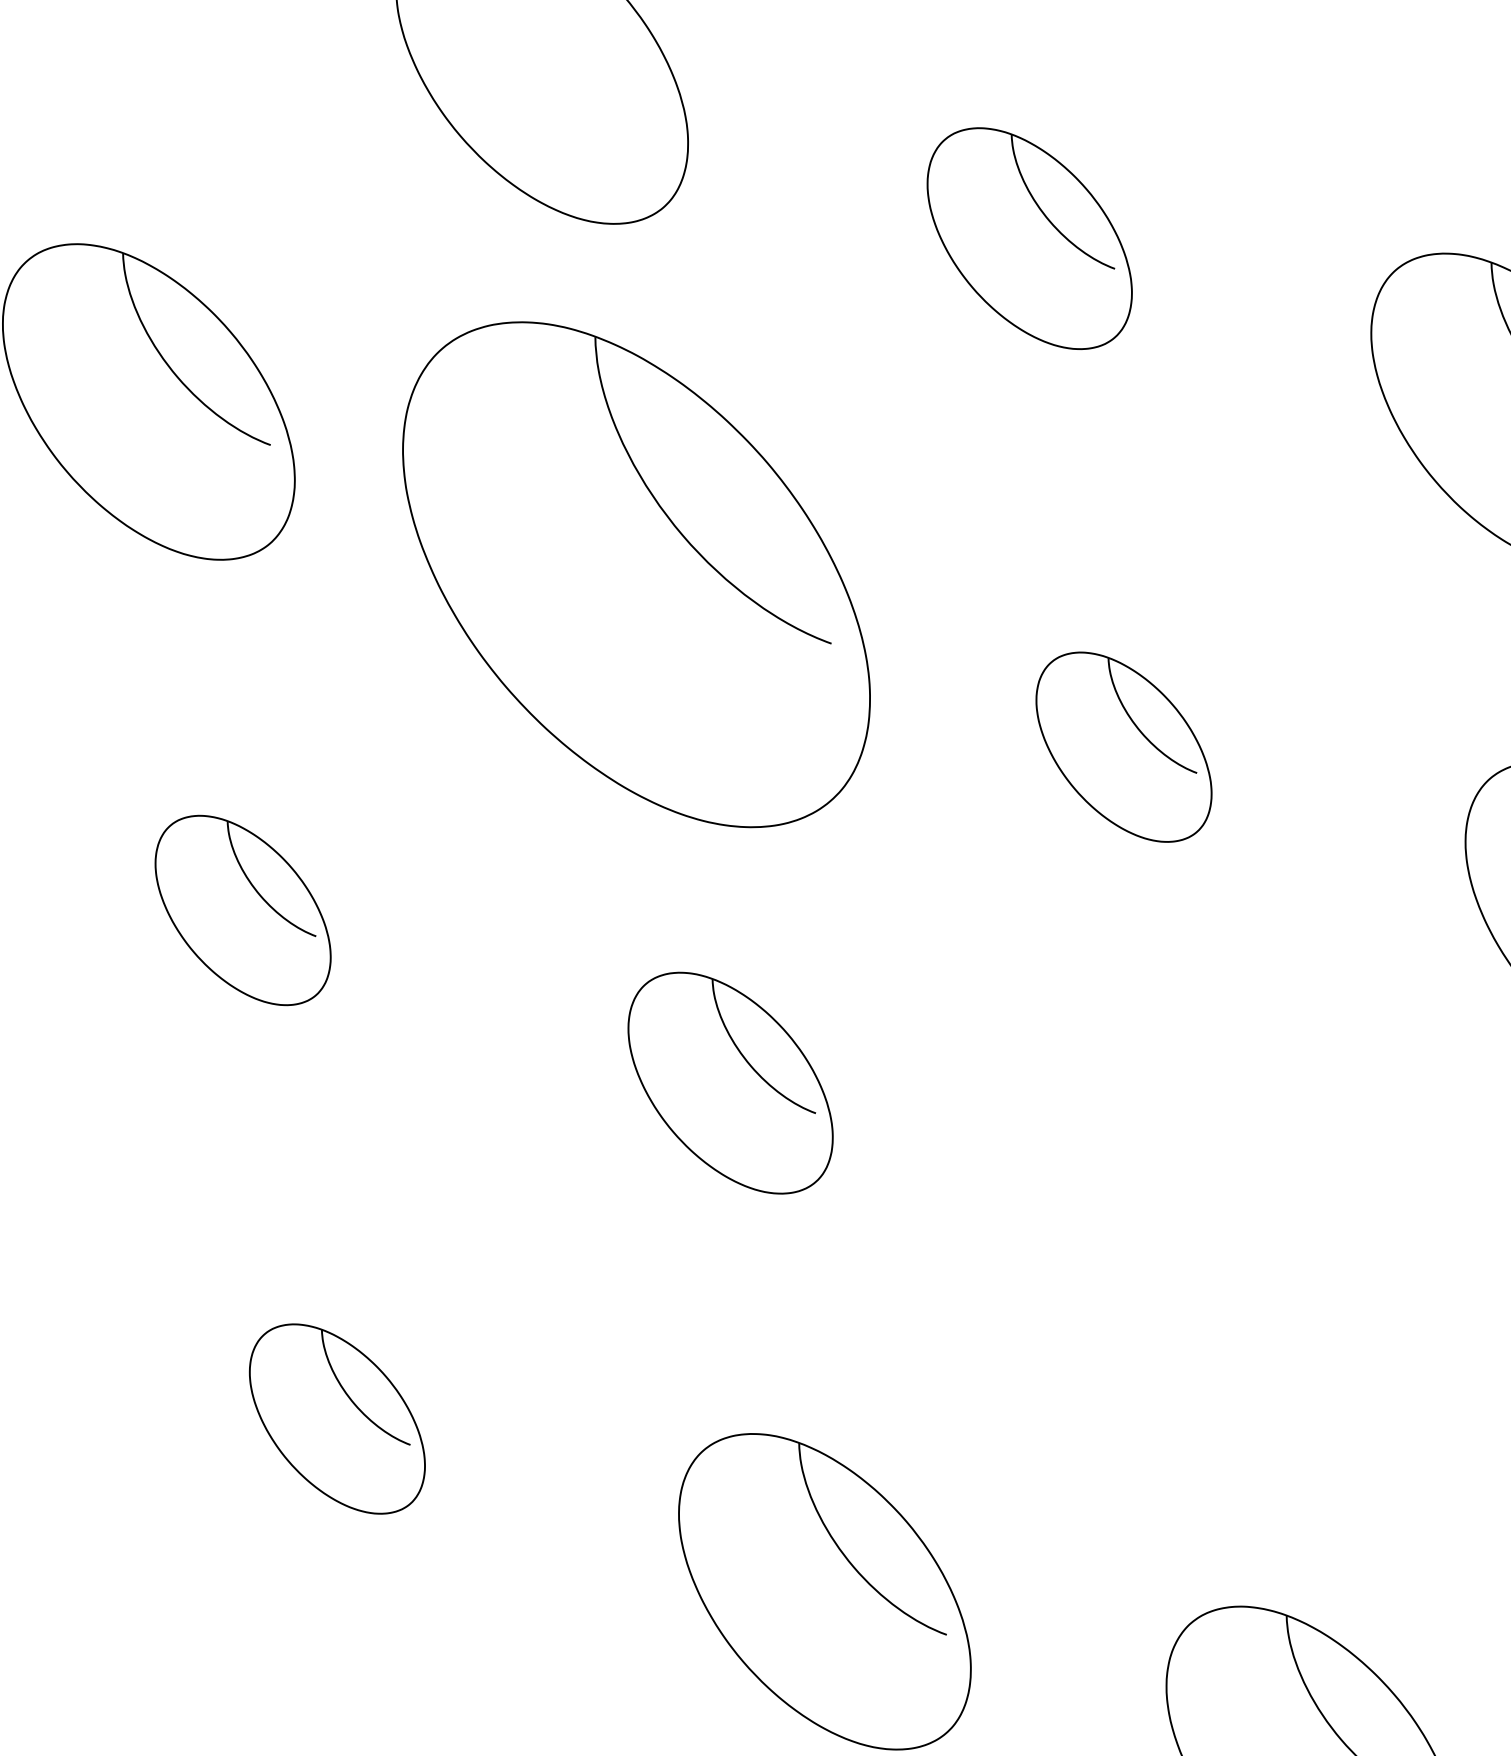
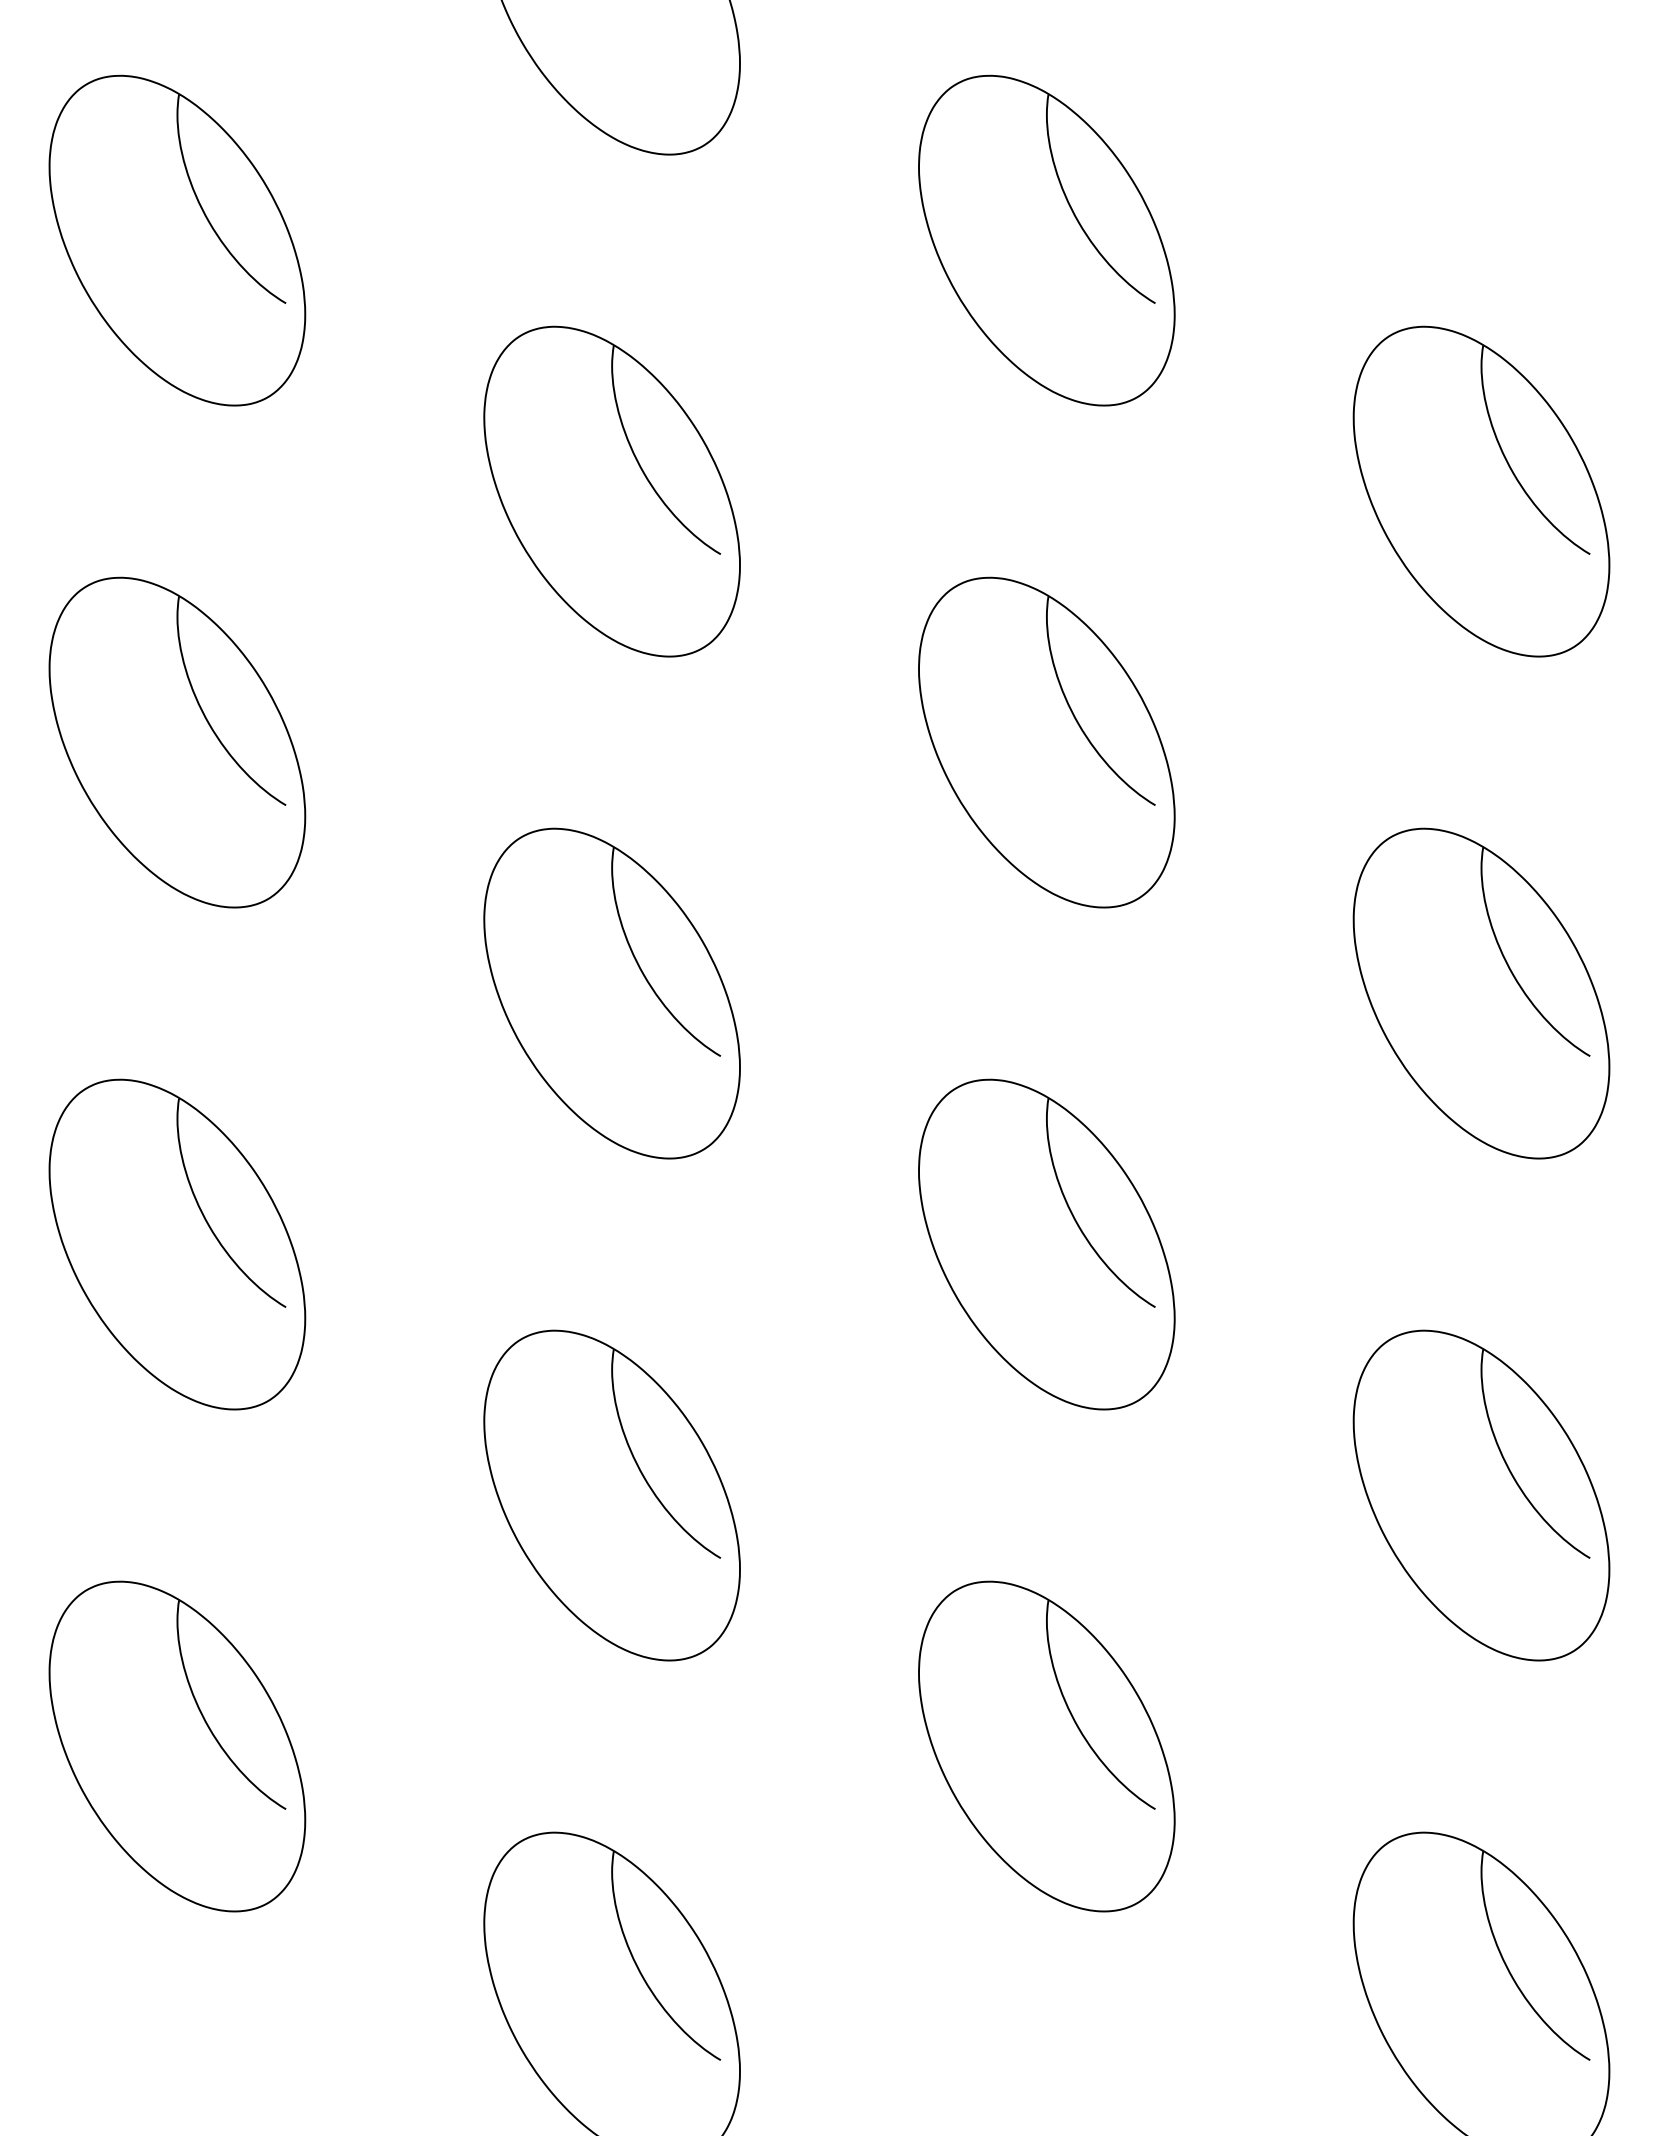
part: (1029, 238) -> (1046, 240), size x1.43
part: (635, 574) -> (611, 491), size x0.62
part: (1123, 747) -> (1046, 742), size x1.67
part: (243, 910) -> (177, 742), size x1.67
part: (730, 1083) -> (611, 993), size x1.43
part: (1217, 1255) -> (1046, 1244), added
part: (337, 1419) -> (177, 1244), size x1.67

